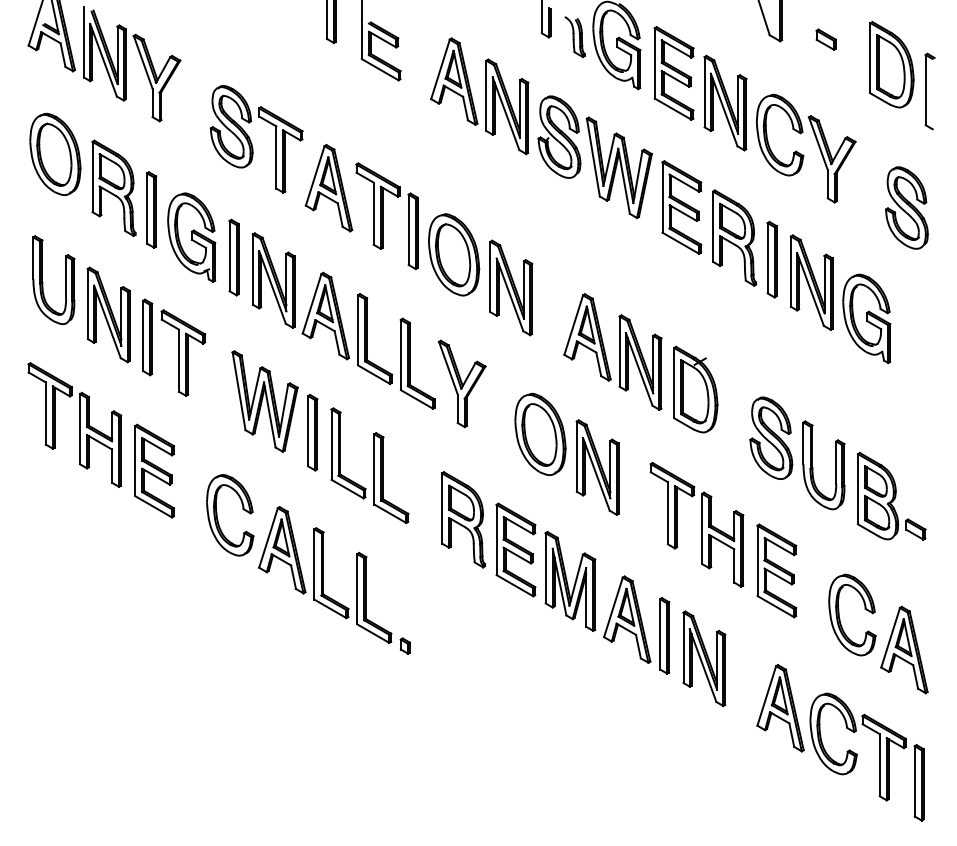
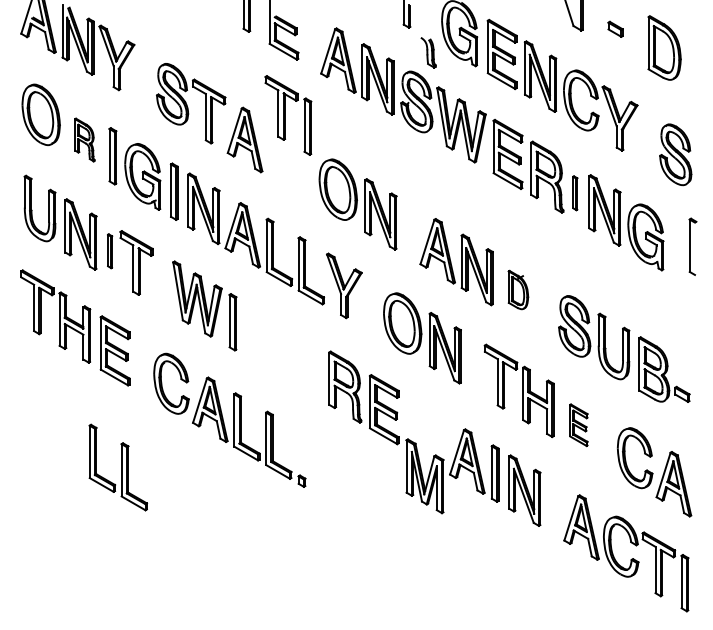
part: (574, 37) -> (428, 53), moved
part: (929, 91) -> (692, 246), moved
part: (113, 187) -> (84, 139), size x0.6
part: (386, 216) -> (287, 115), moved
part: (771, 259) -> (574, 193), size x0.6
part: (147, 337) -> (109, 251), size x0.6
part: (695, 389) -> (518, 290), size x0.6
part: (369, 465) -> (118, 467), moved
part: (776, 570) -> (578, 424), size x0.6
part: (570, 581) -> (425, 476), moved

